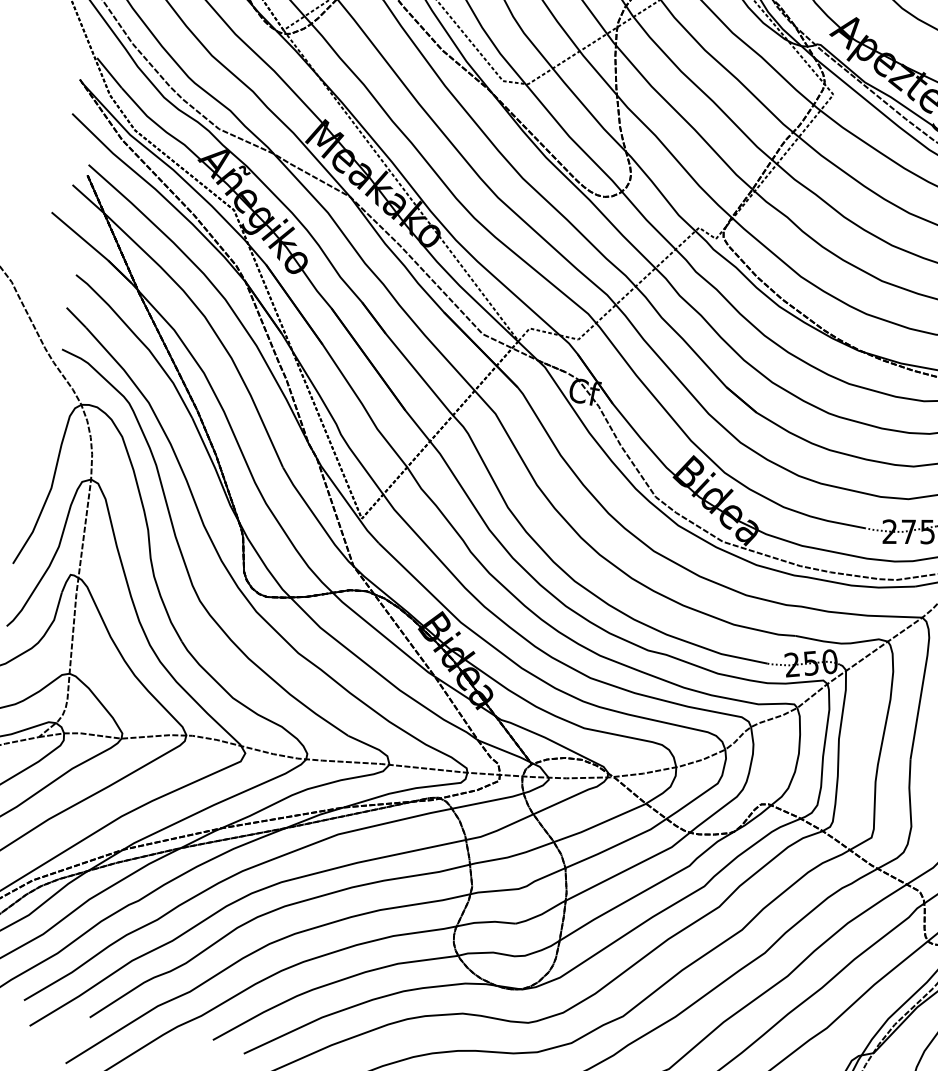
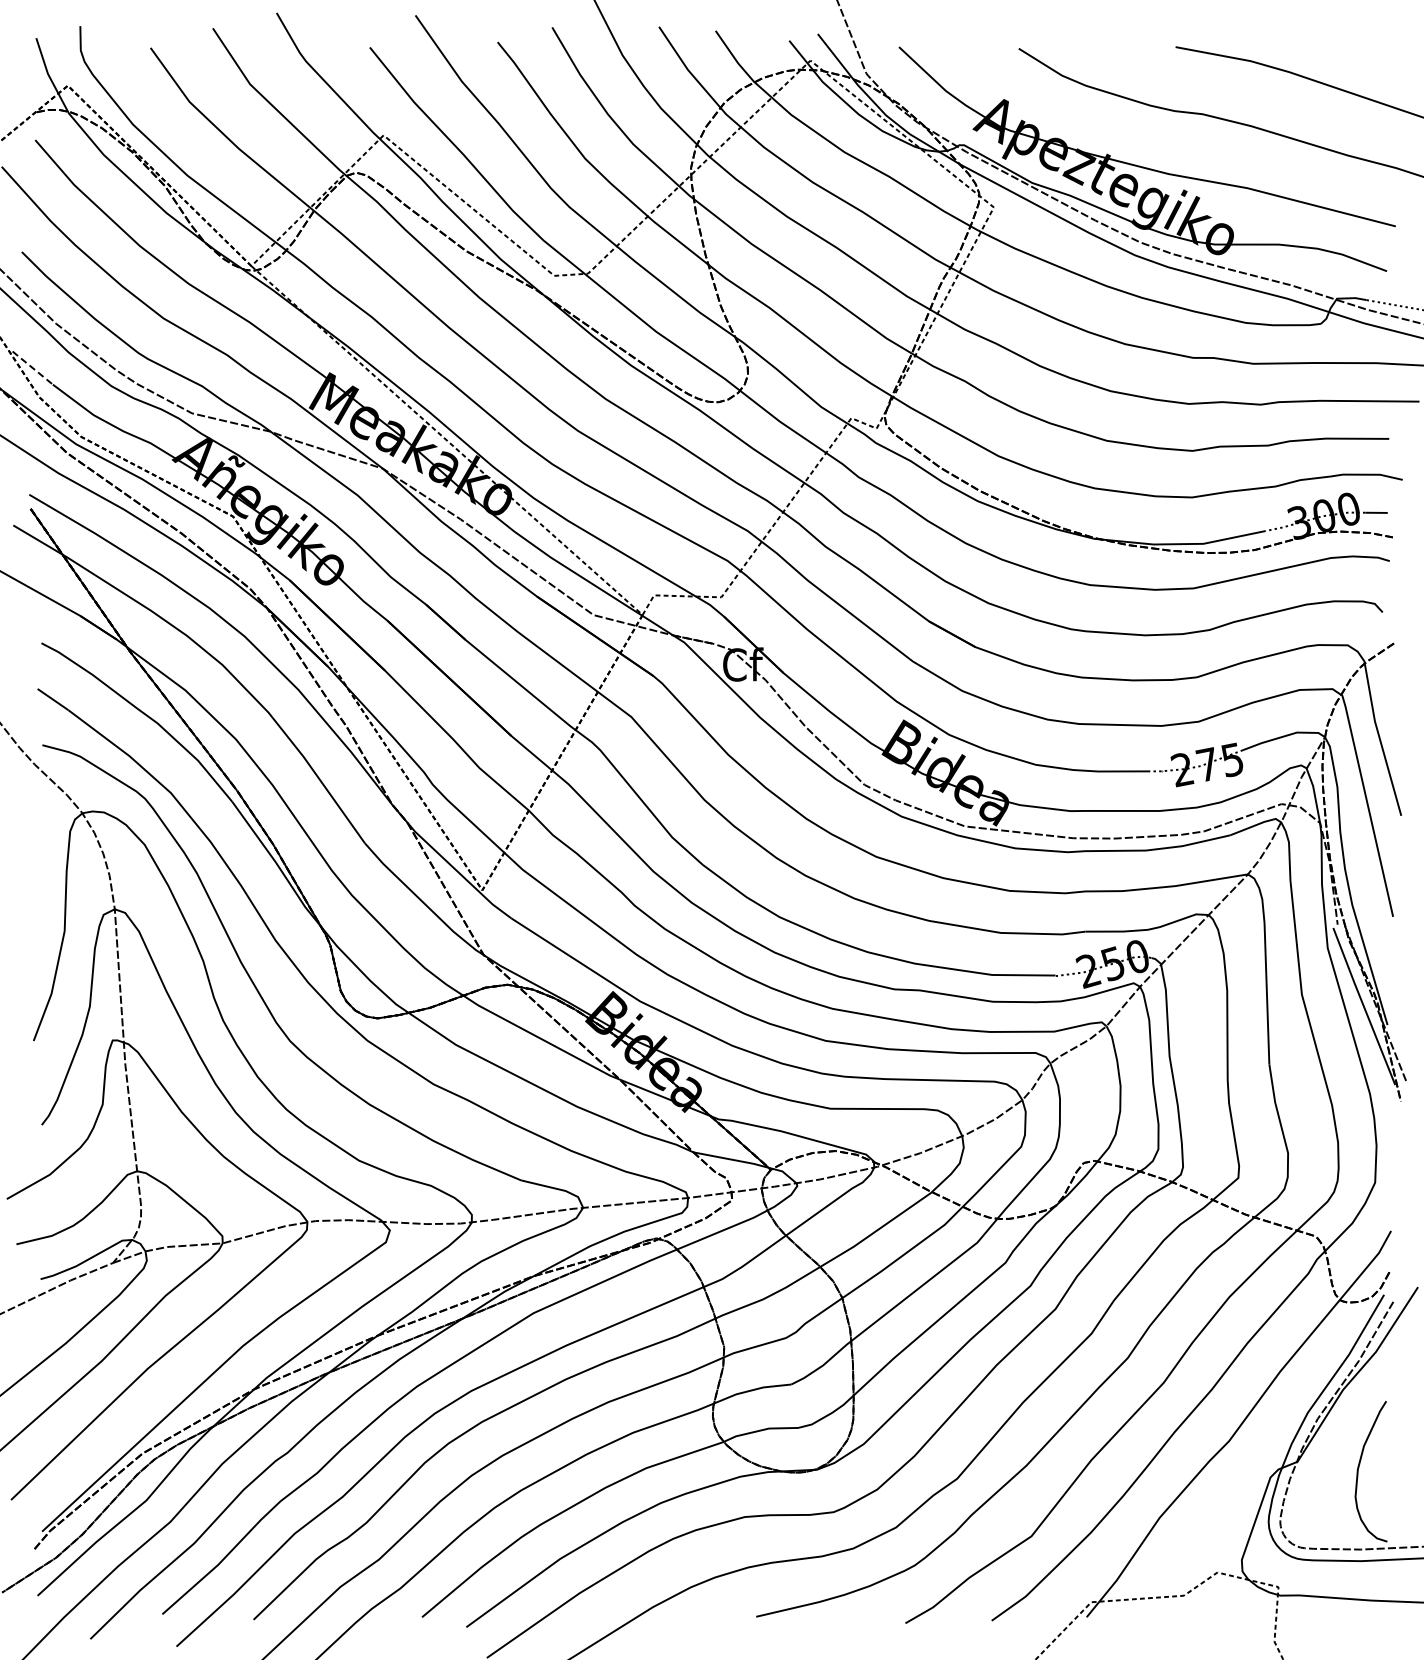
line: (109, 73) -> (33, 368), solid -> dashed

